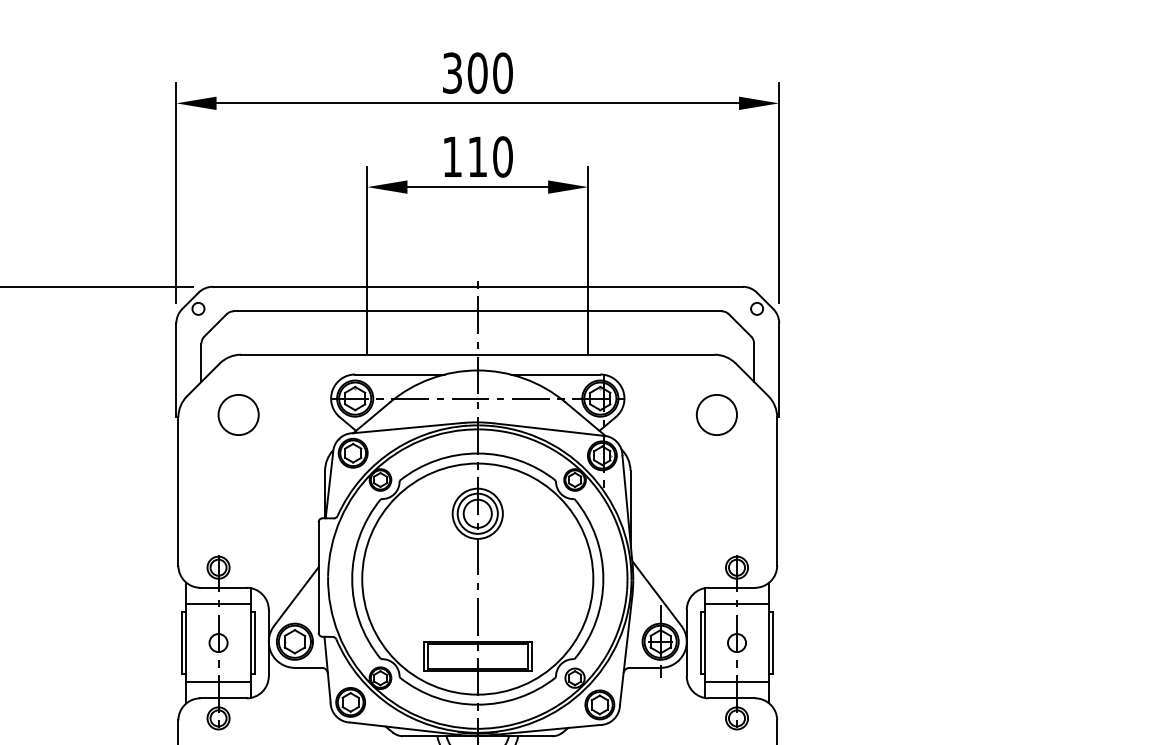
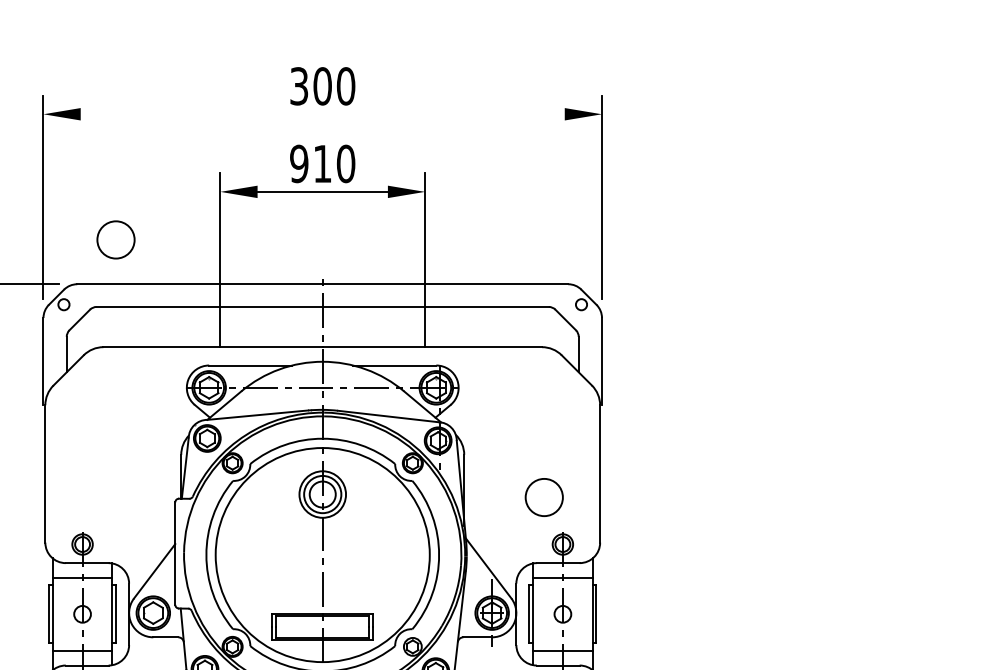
line: (477, 103) -> (322, 114), removed
text: (452, 156) -> (299, 163), 110 -> 910
circle: (238, 414) -> (115, 239), moved
circle: (716, 414) -> (543, 497), moved

